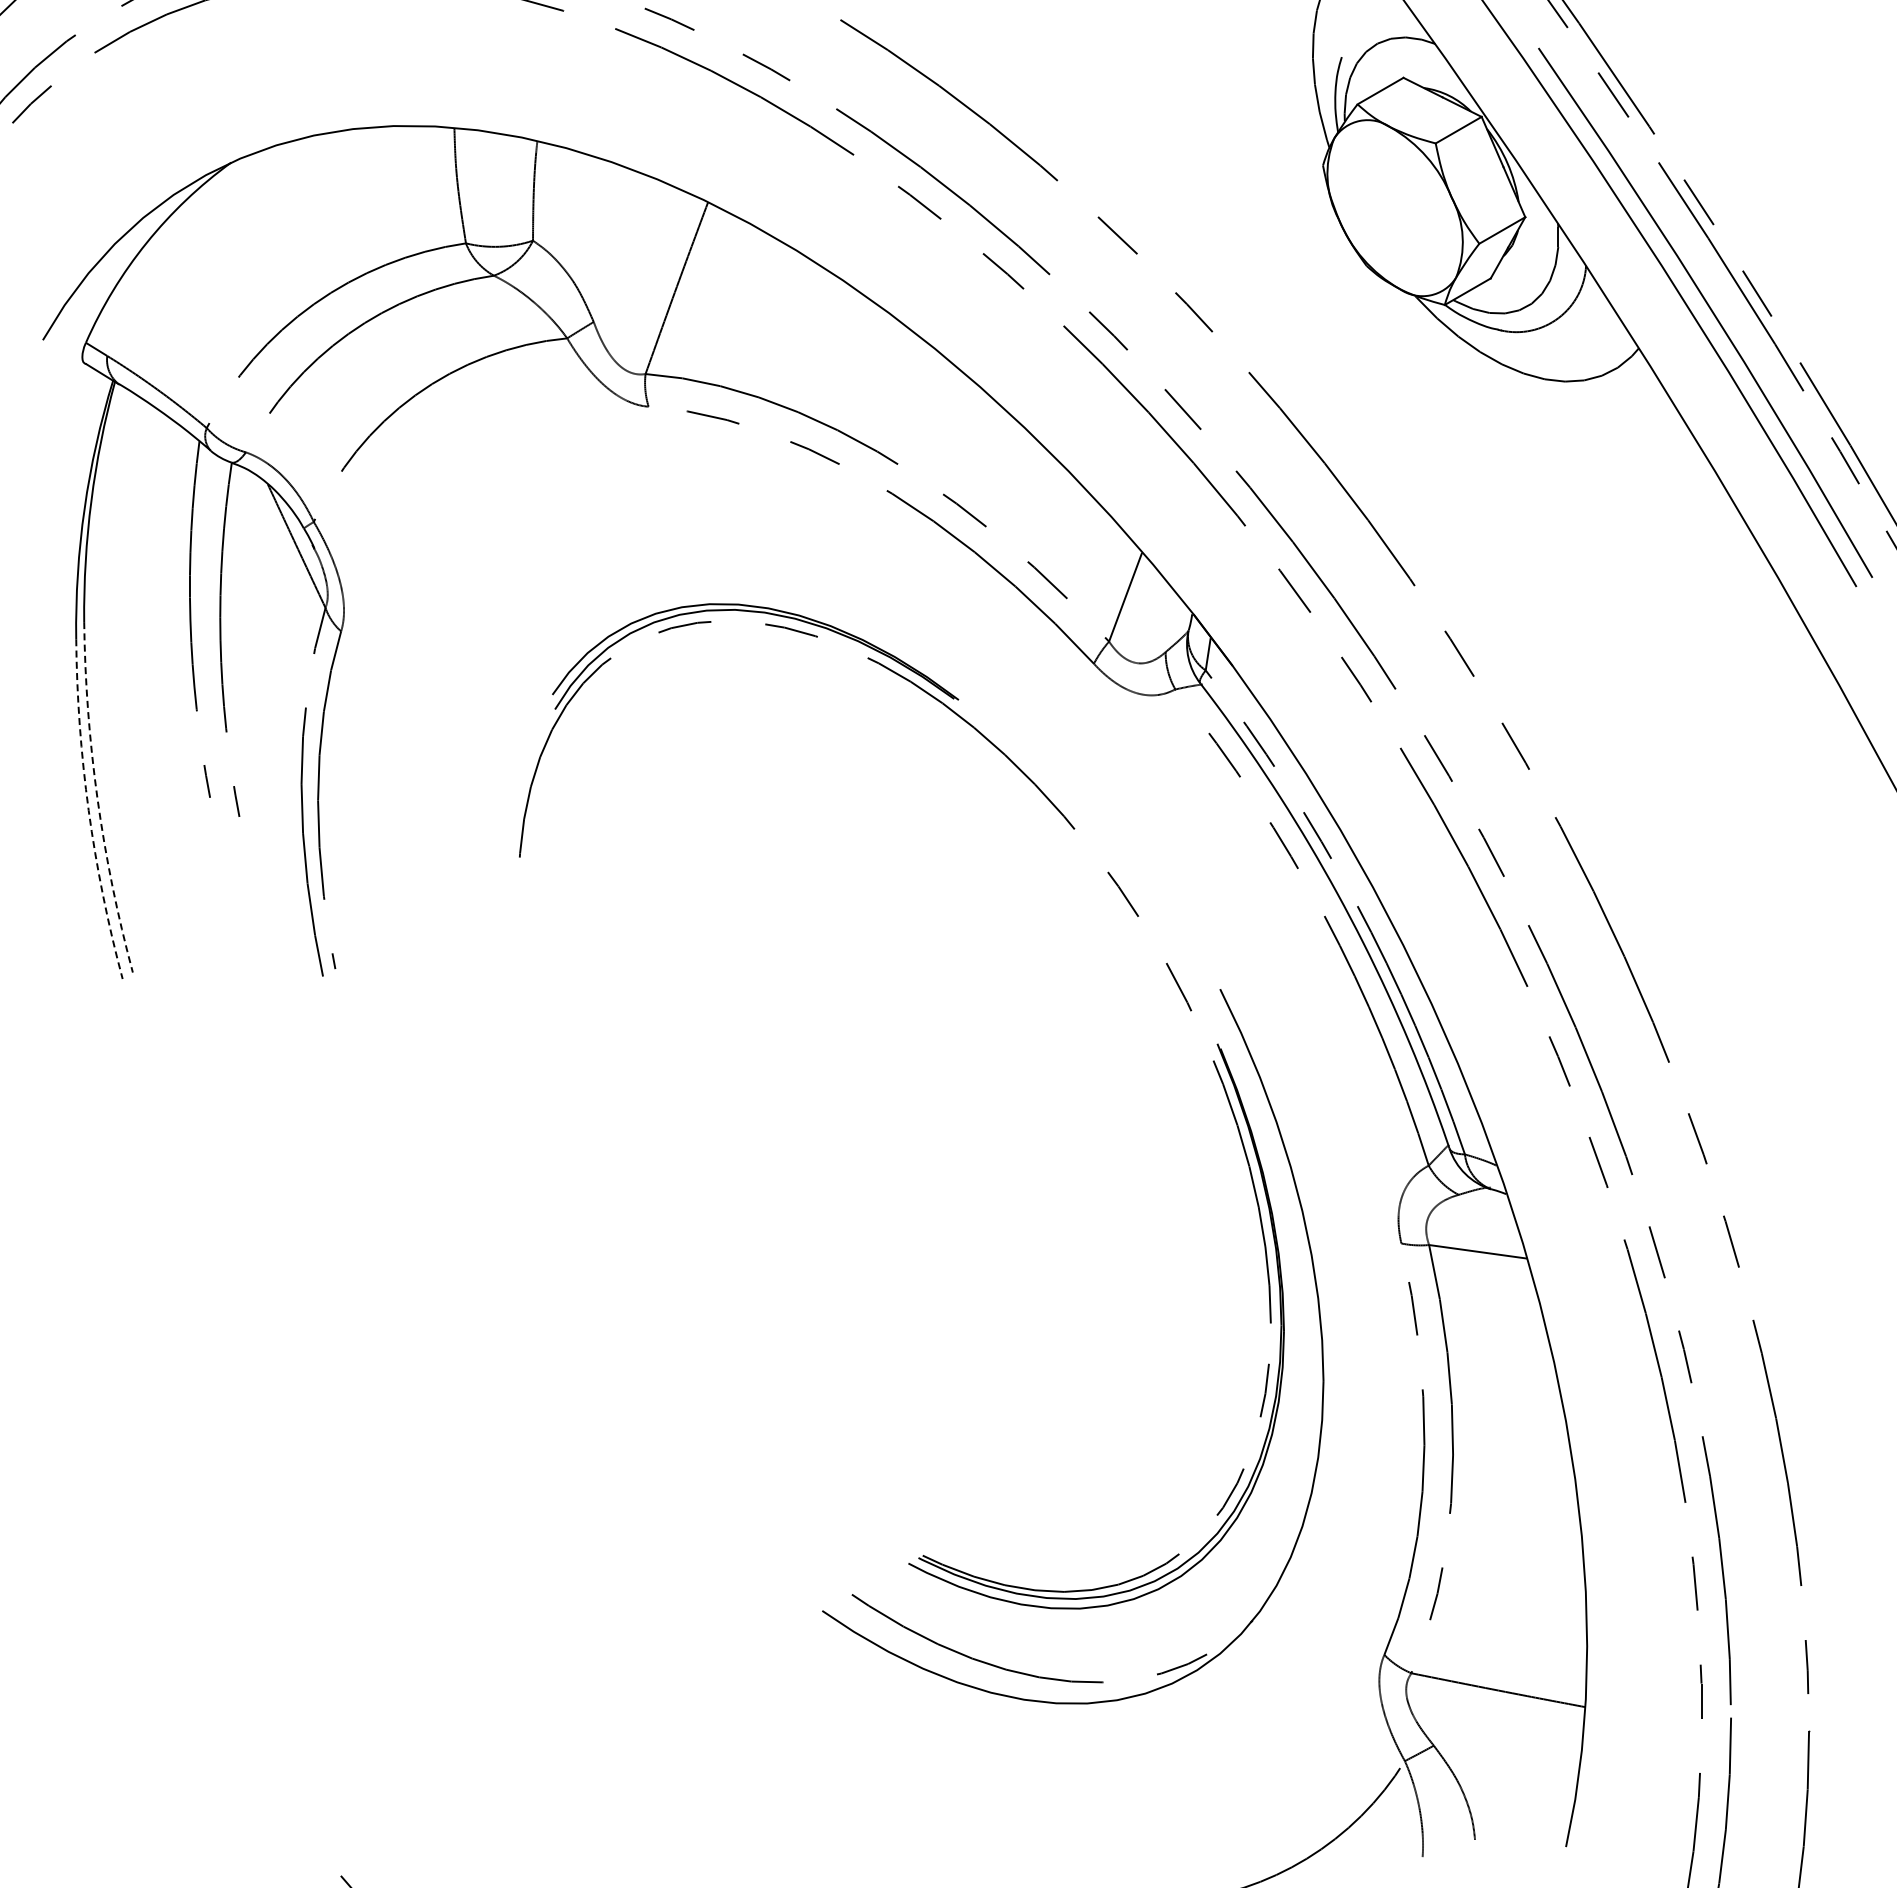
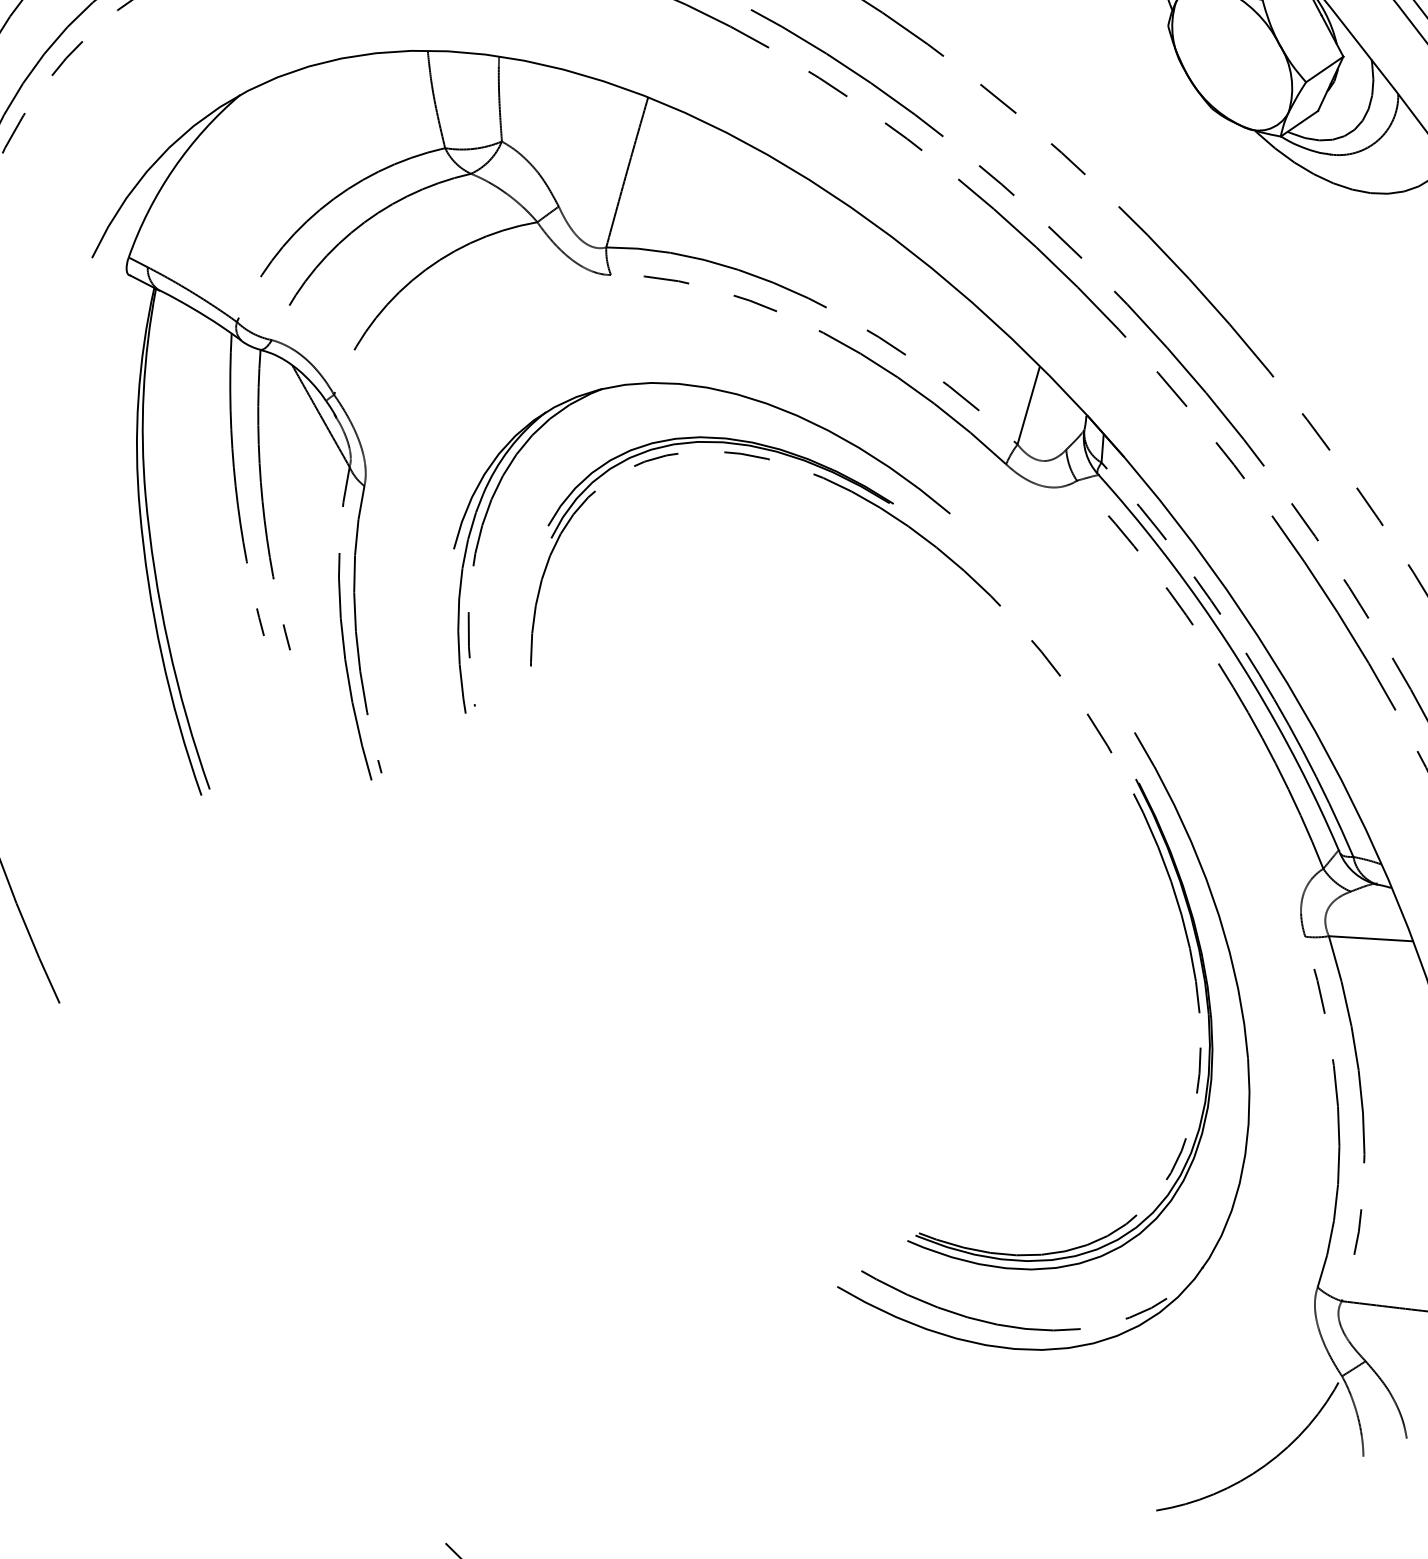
part: (791, 561) -> (742, 397), added
arc: (97, 798) -> (168, 643), dashed -> solid
arc: (88, 810) -> (161, 654), dashed -> solid

